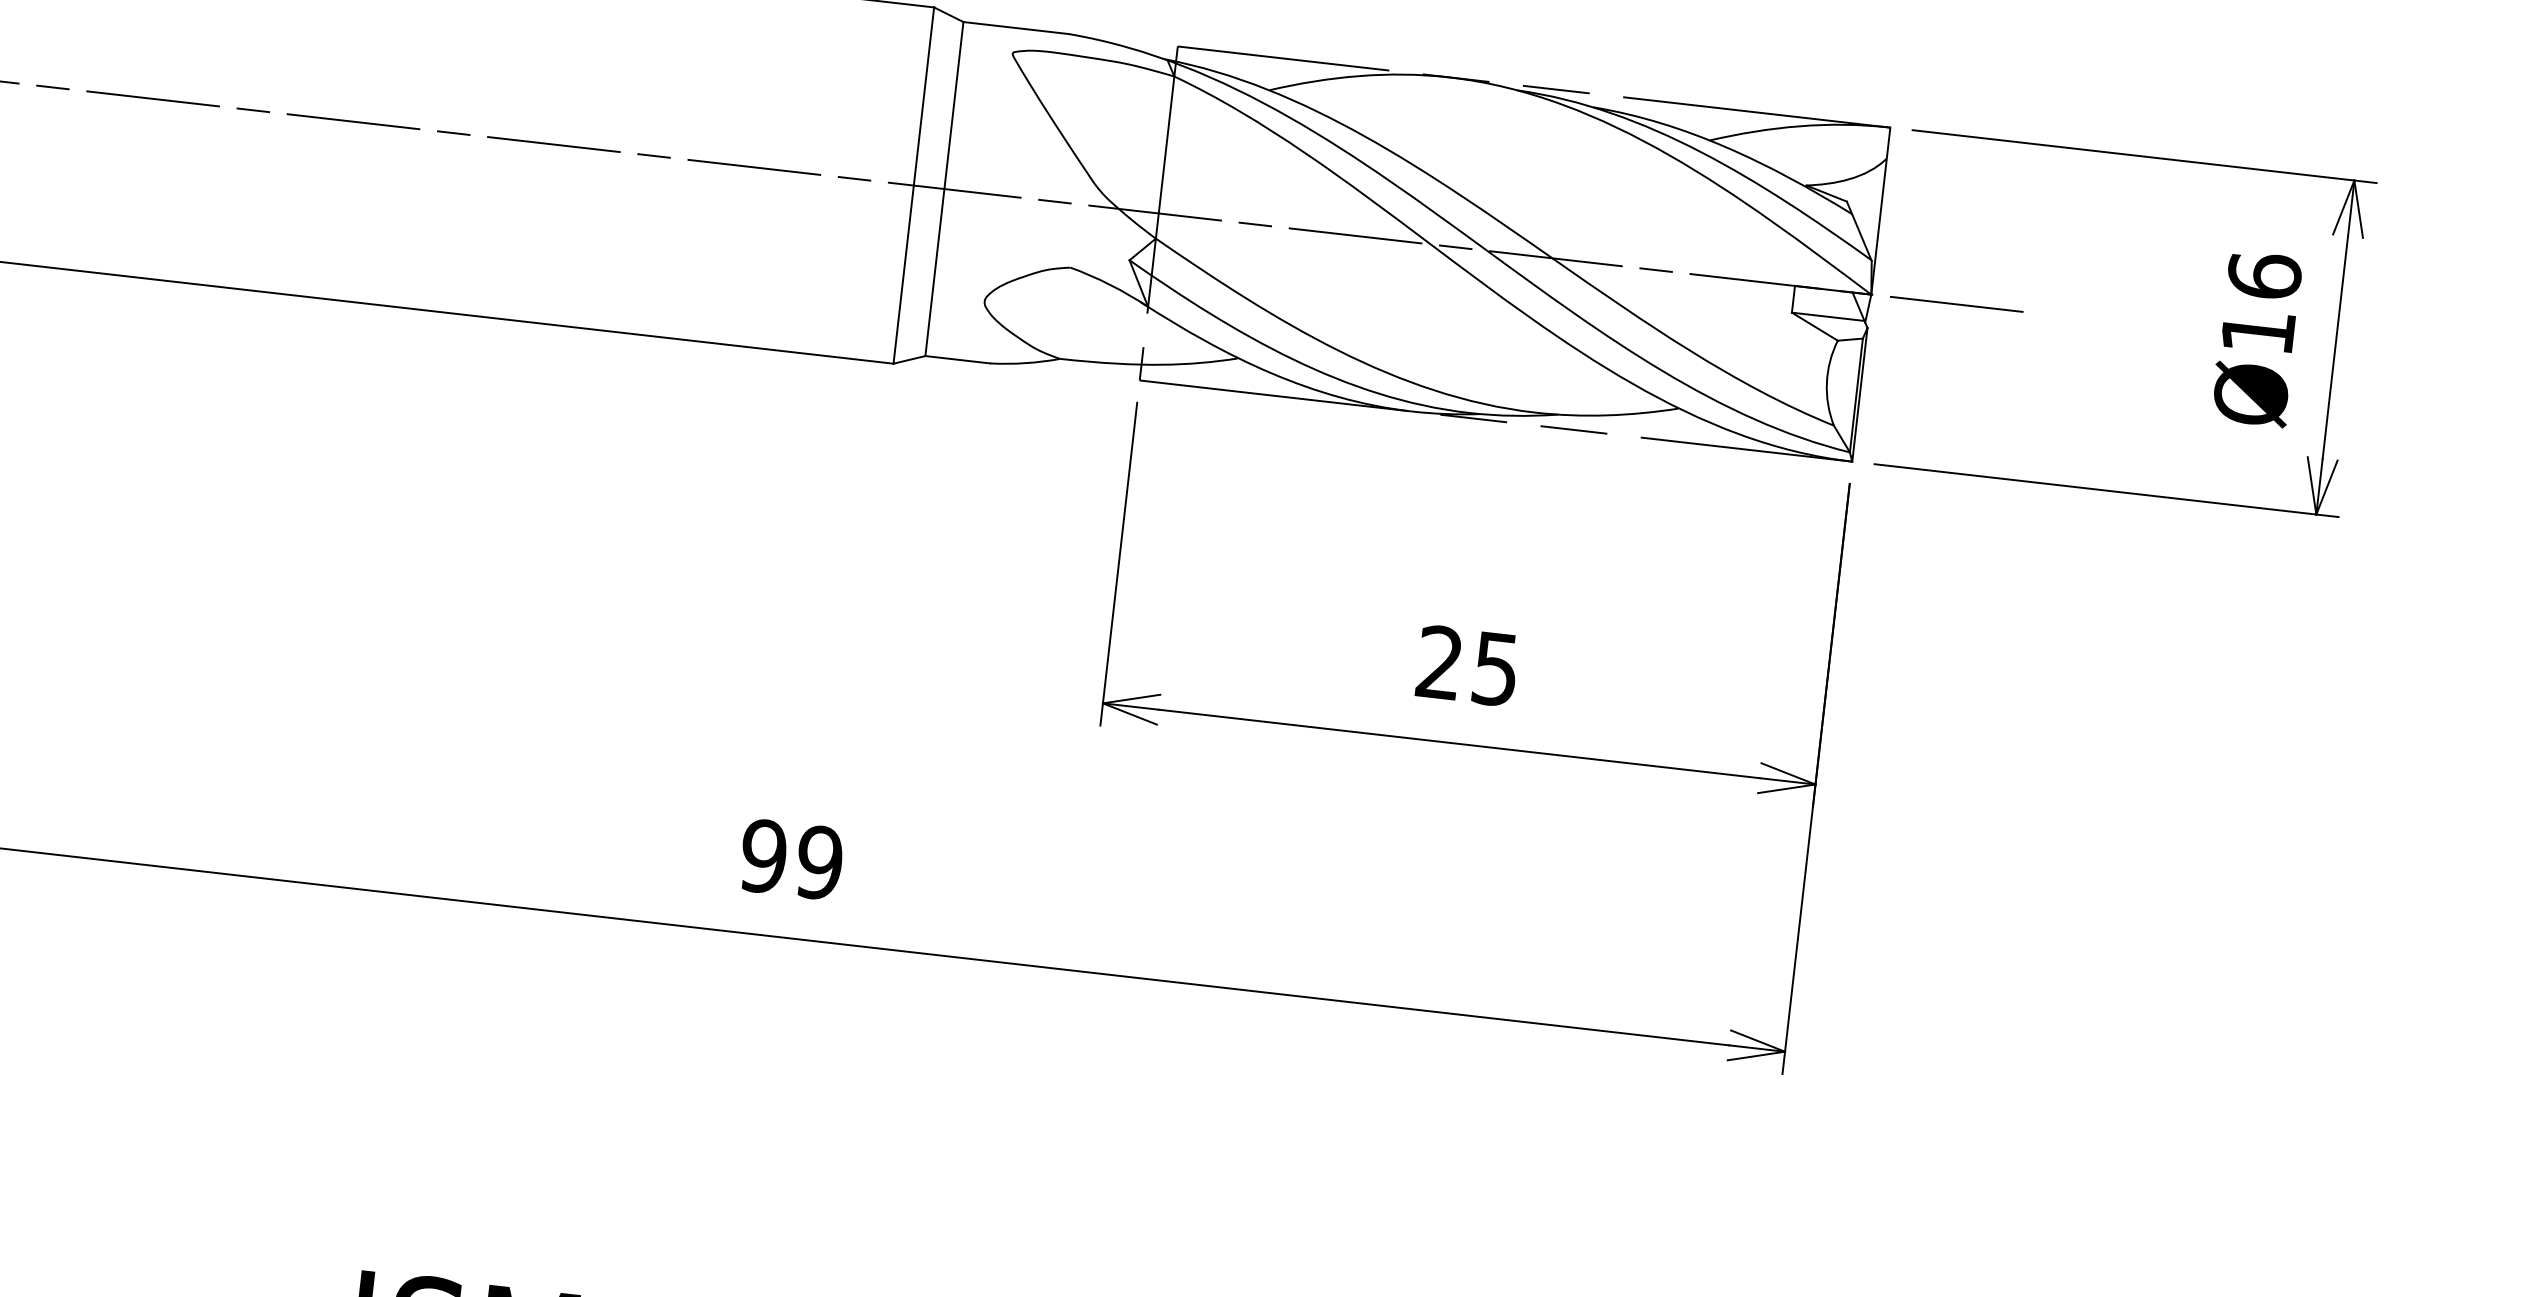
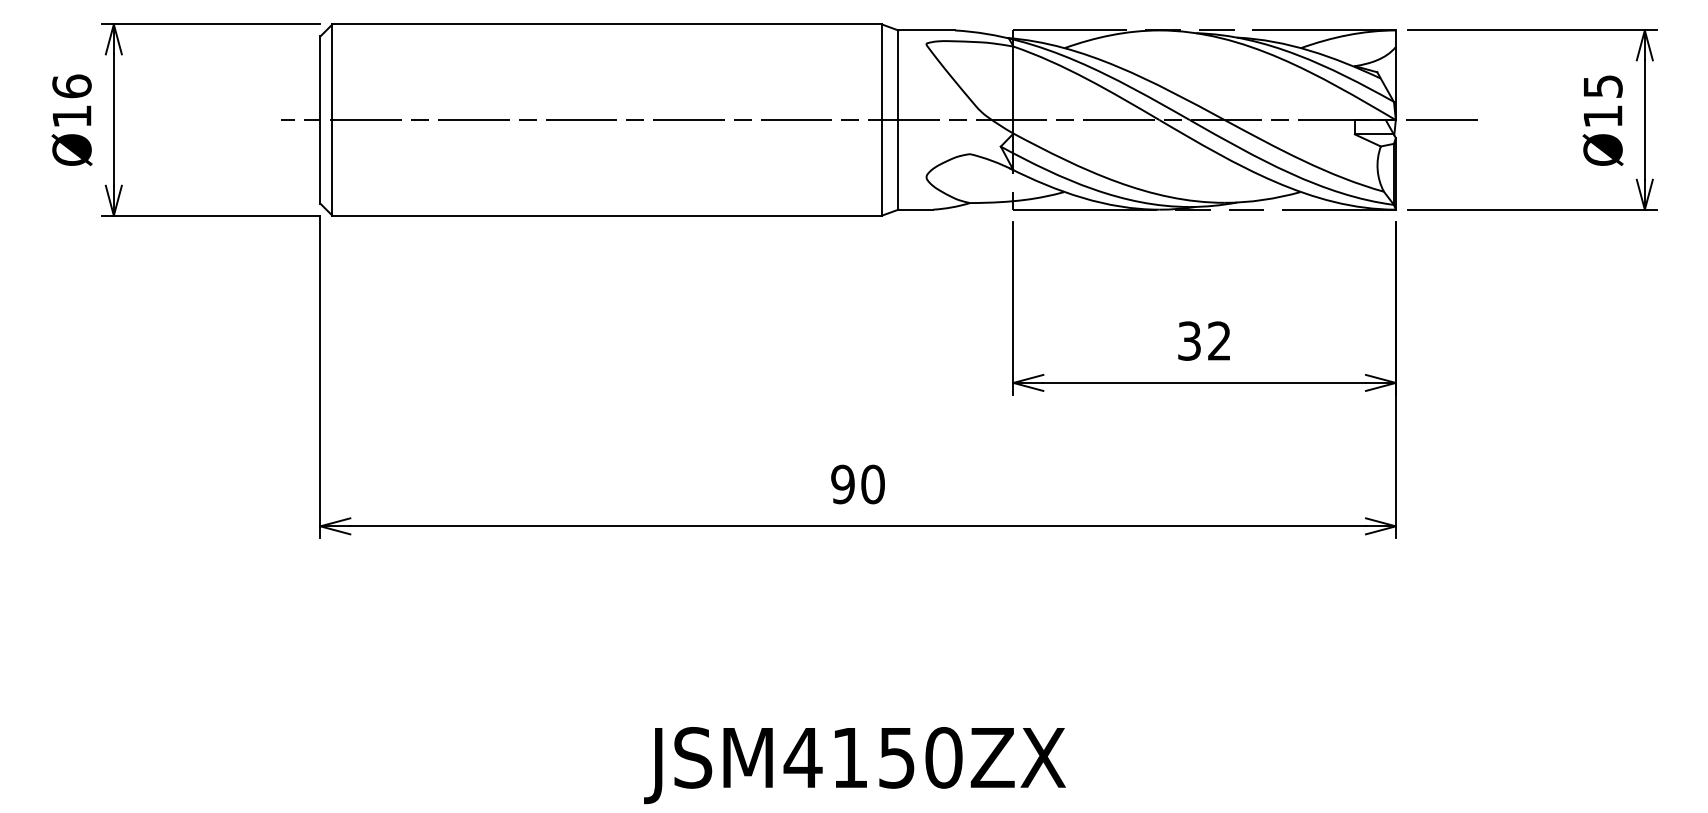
text: (2263, 275) -> (1602, 86), Ø16 -> Ø15
text: (1467, 664) -> (1204, 340), 25 -> 32
text: (818, 862) -> (872, 484), 99 -> 90

